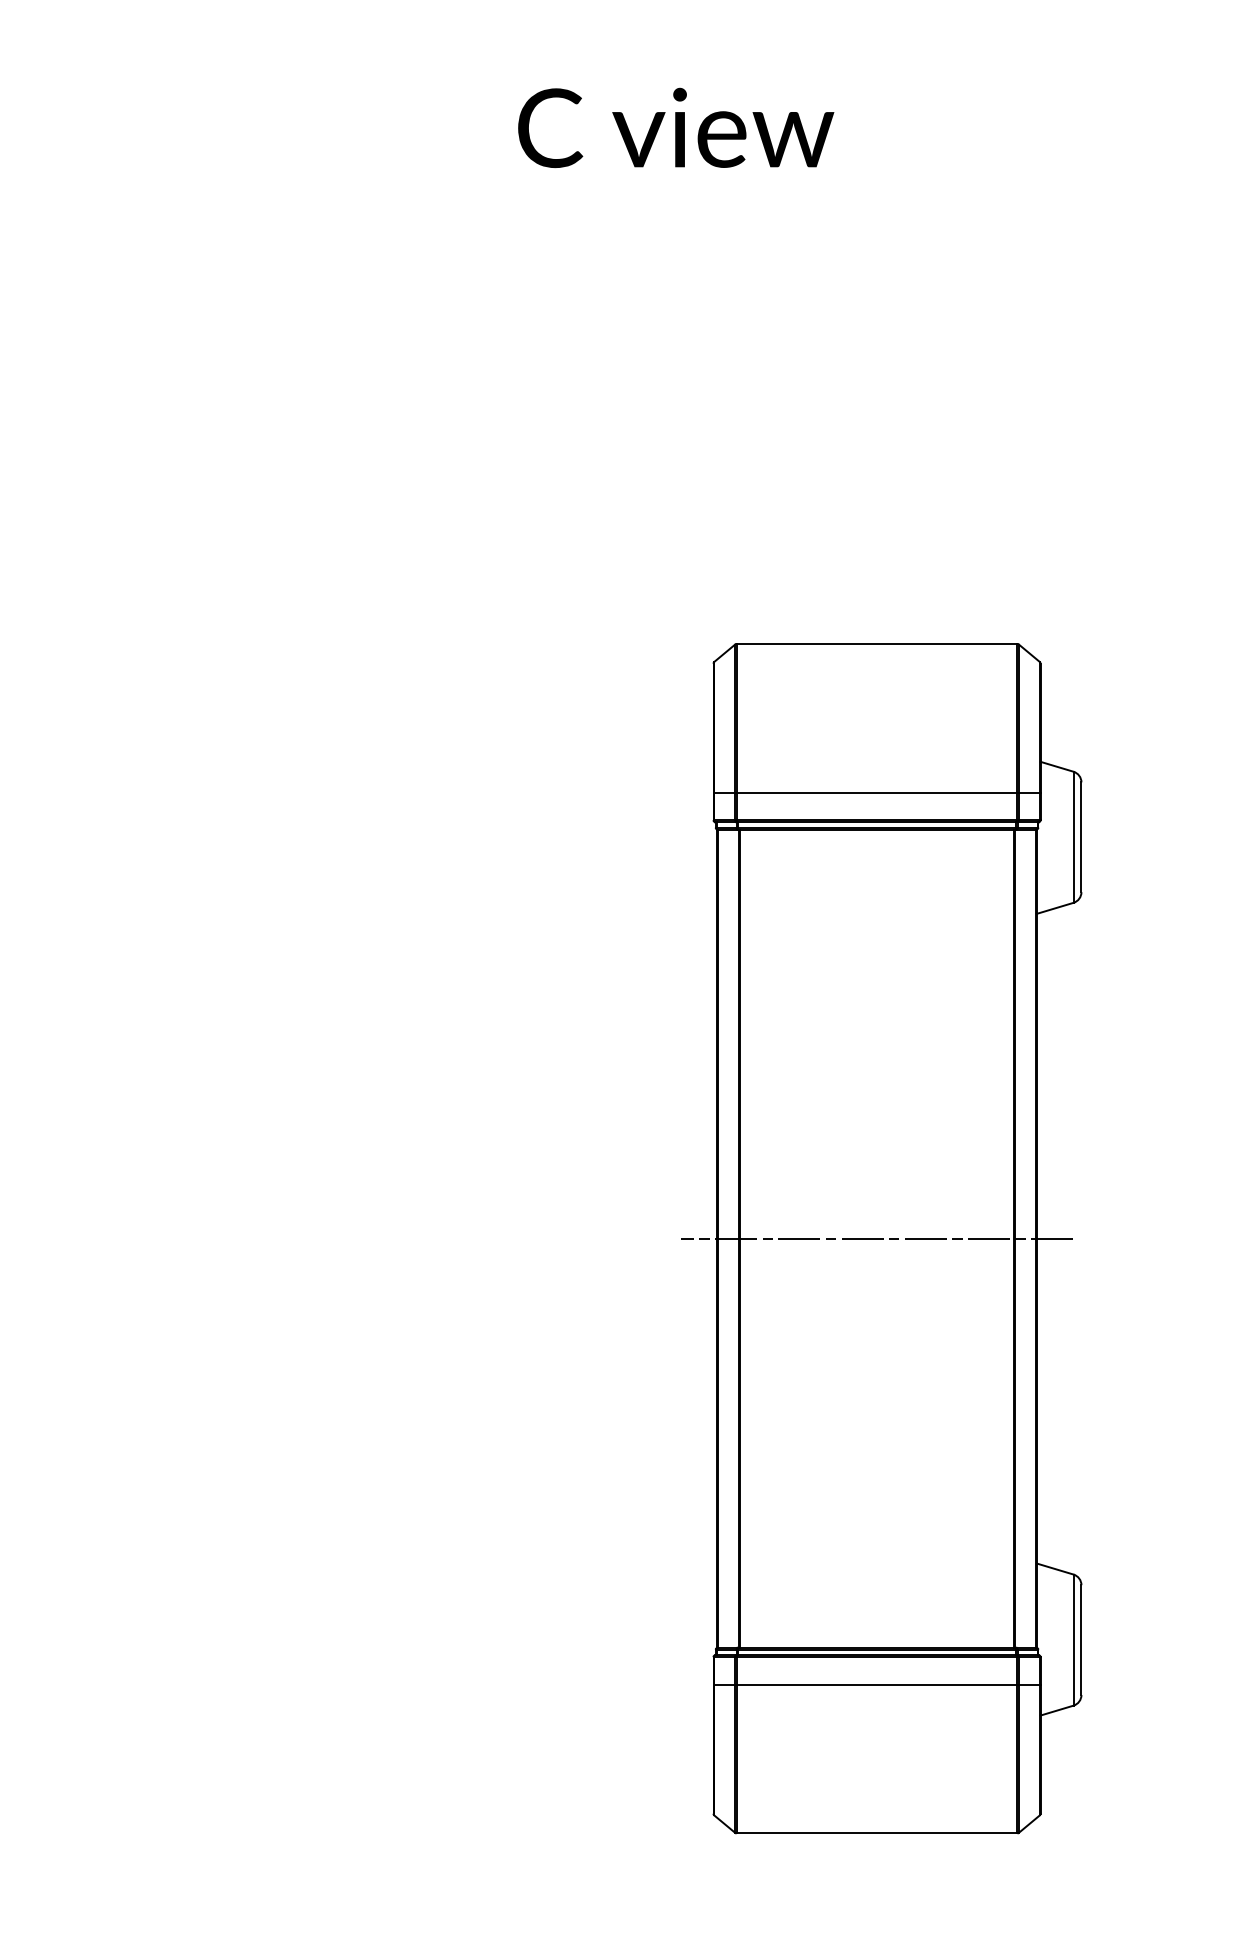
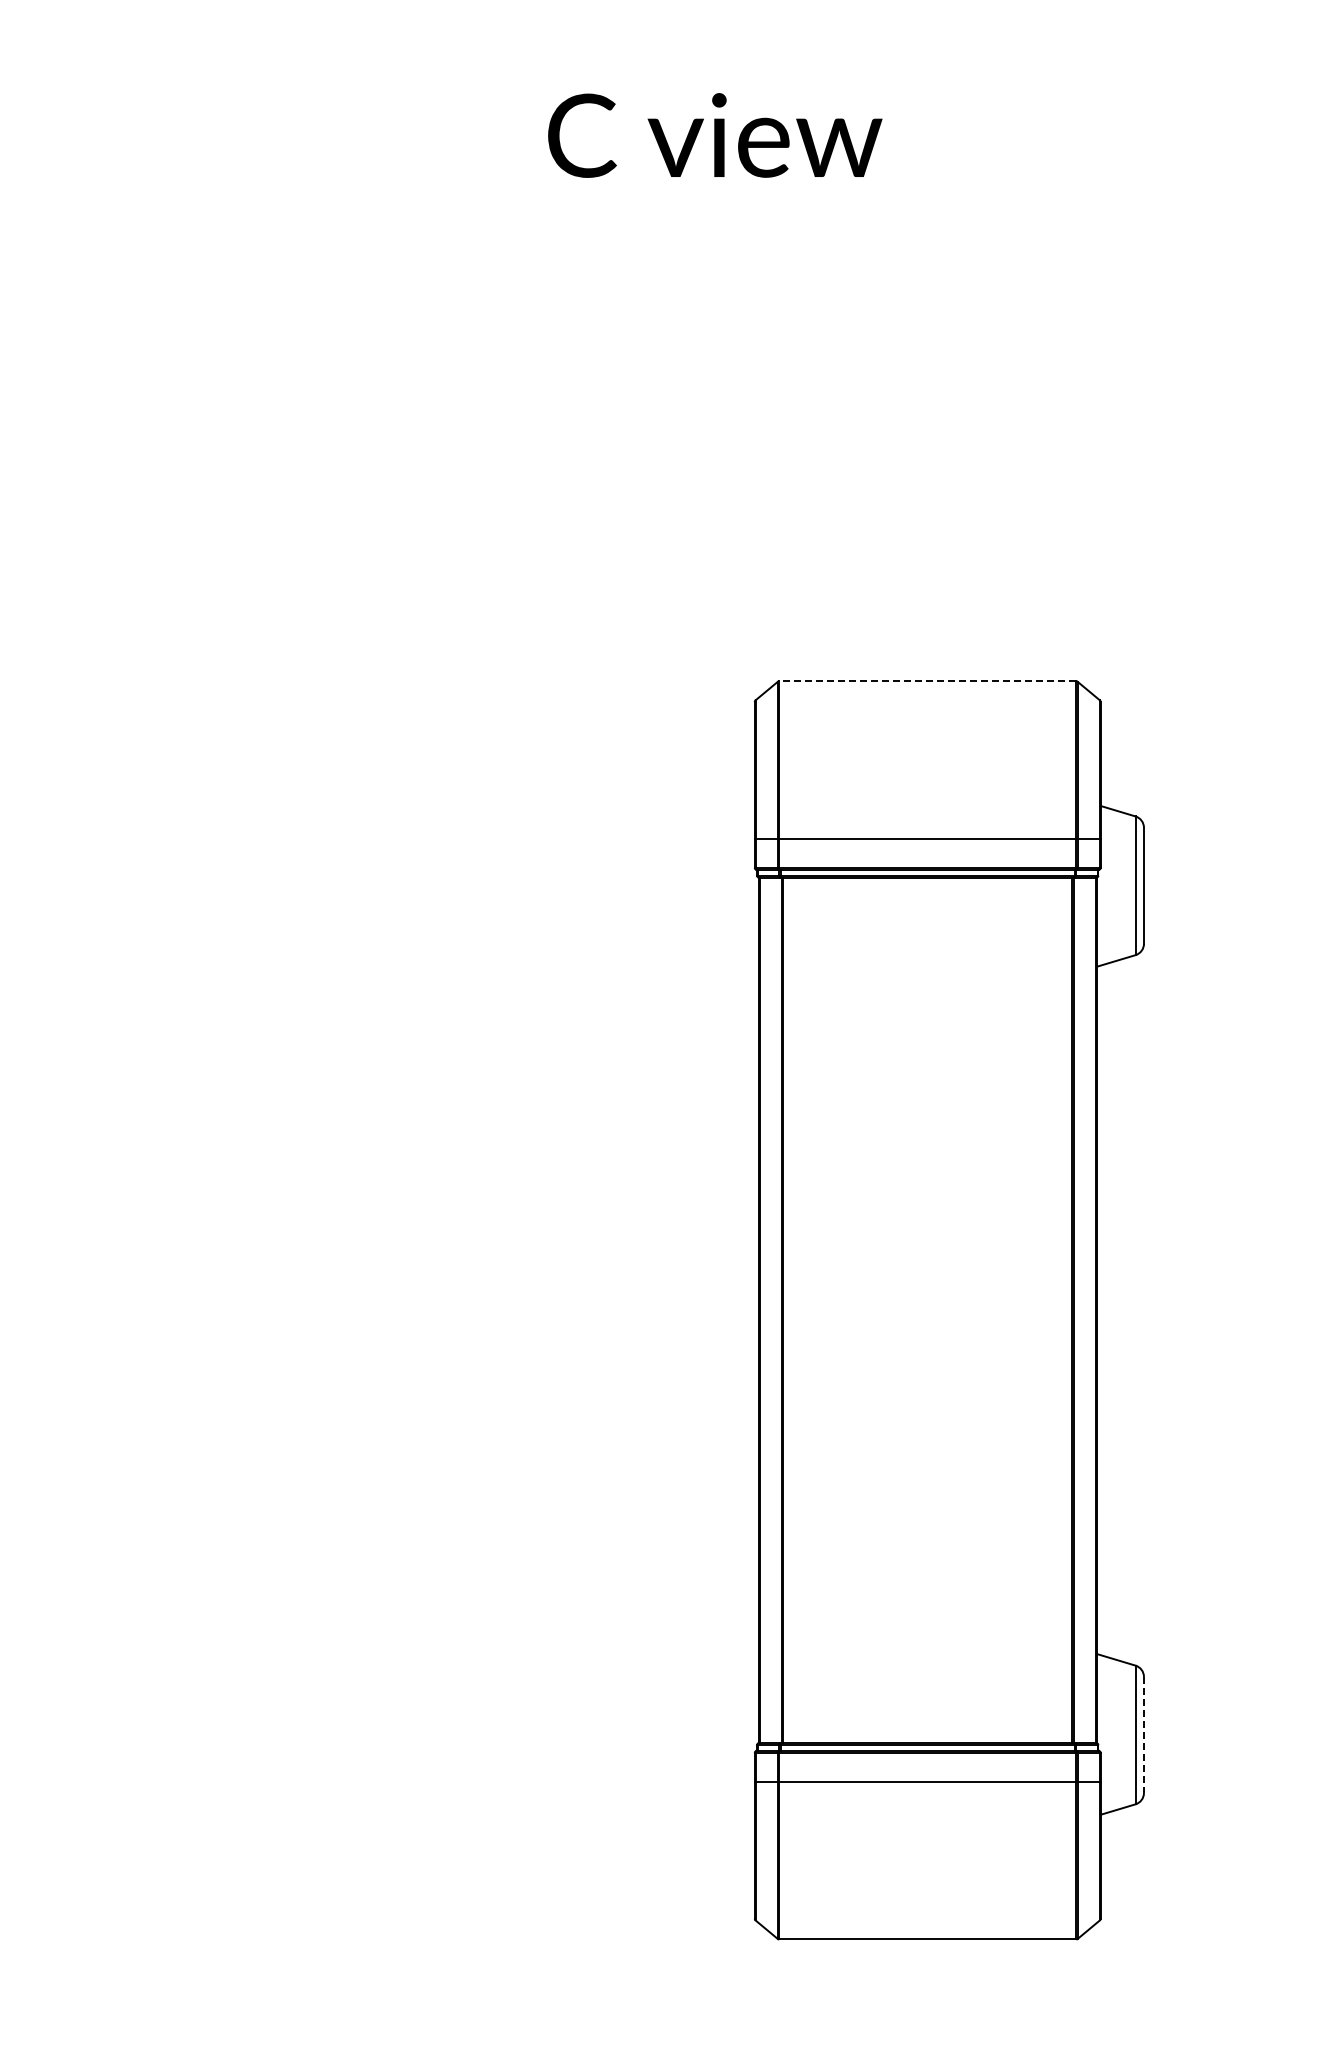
line: (876, 644) -> (927, 681), solid -> dashed
line: (876, 1238) -> (927, 1310), removed
line: (1081, 1640) -> (1143, 1735), solid -> dashed

